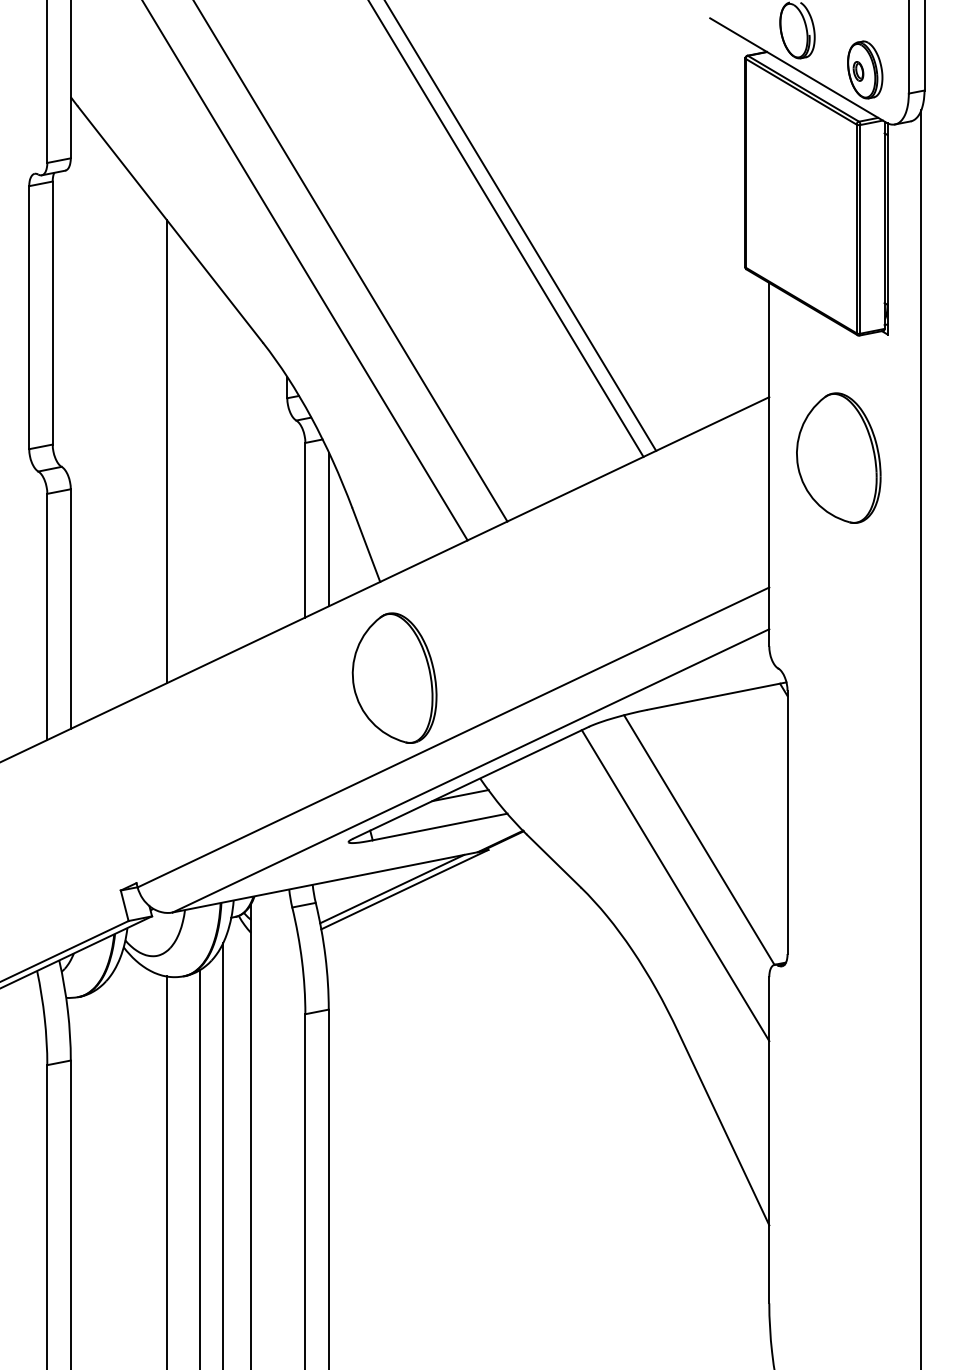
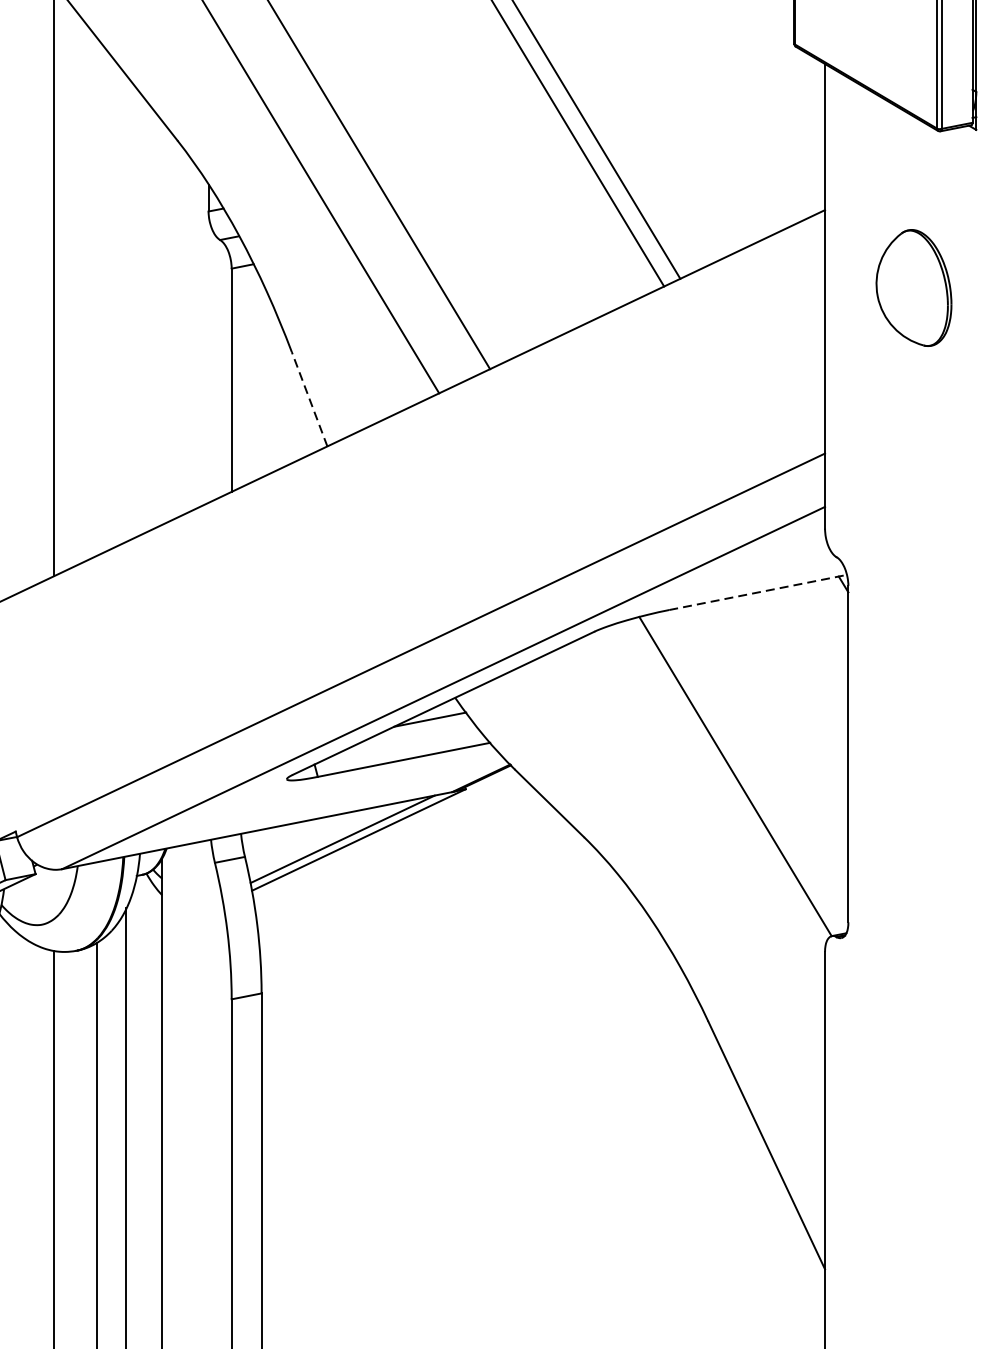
part: (838, 457) -> (913, 287), size x0.7
line: (328, 529) -> (261, 379), removed
line: (366, 544) -> (309, 398), solid -> dashed
part: (394, 677) -> (345, 568), removed
line: (716, 696) -> (757, 592), solid -> dashed
line: (675, 885) -> (705, 834), removed

